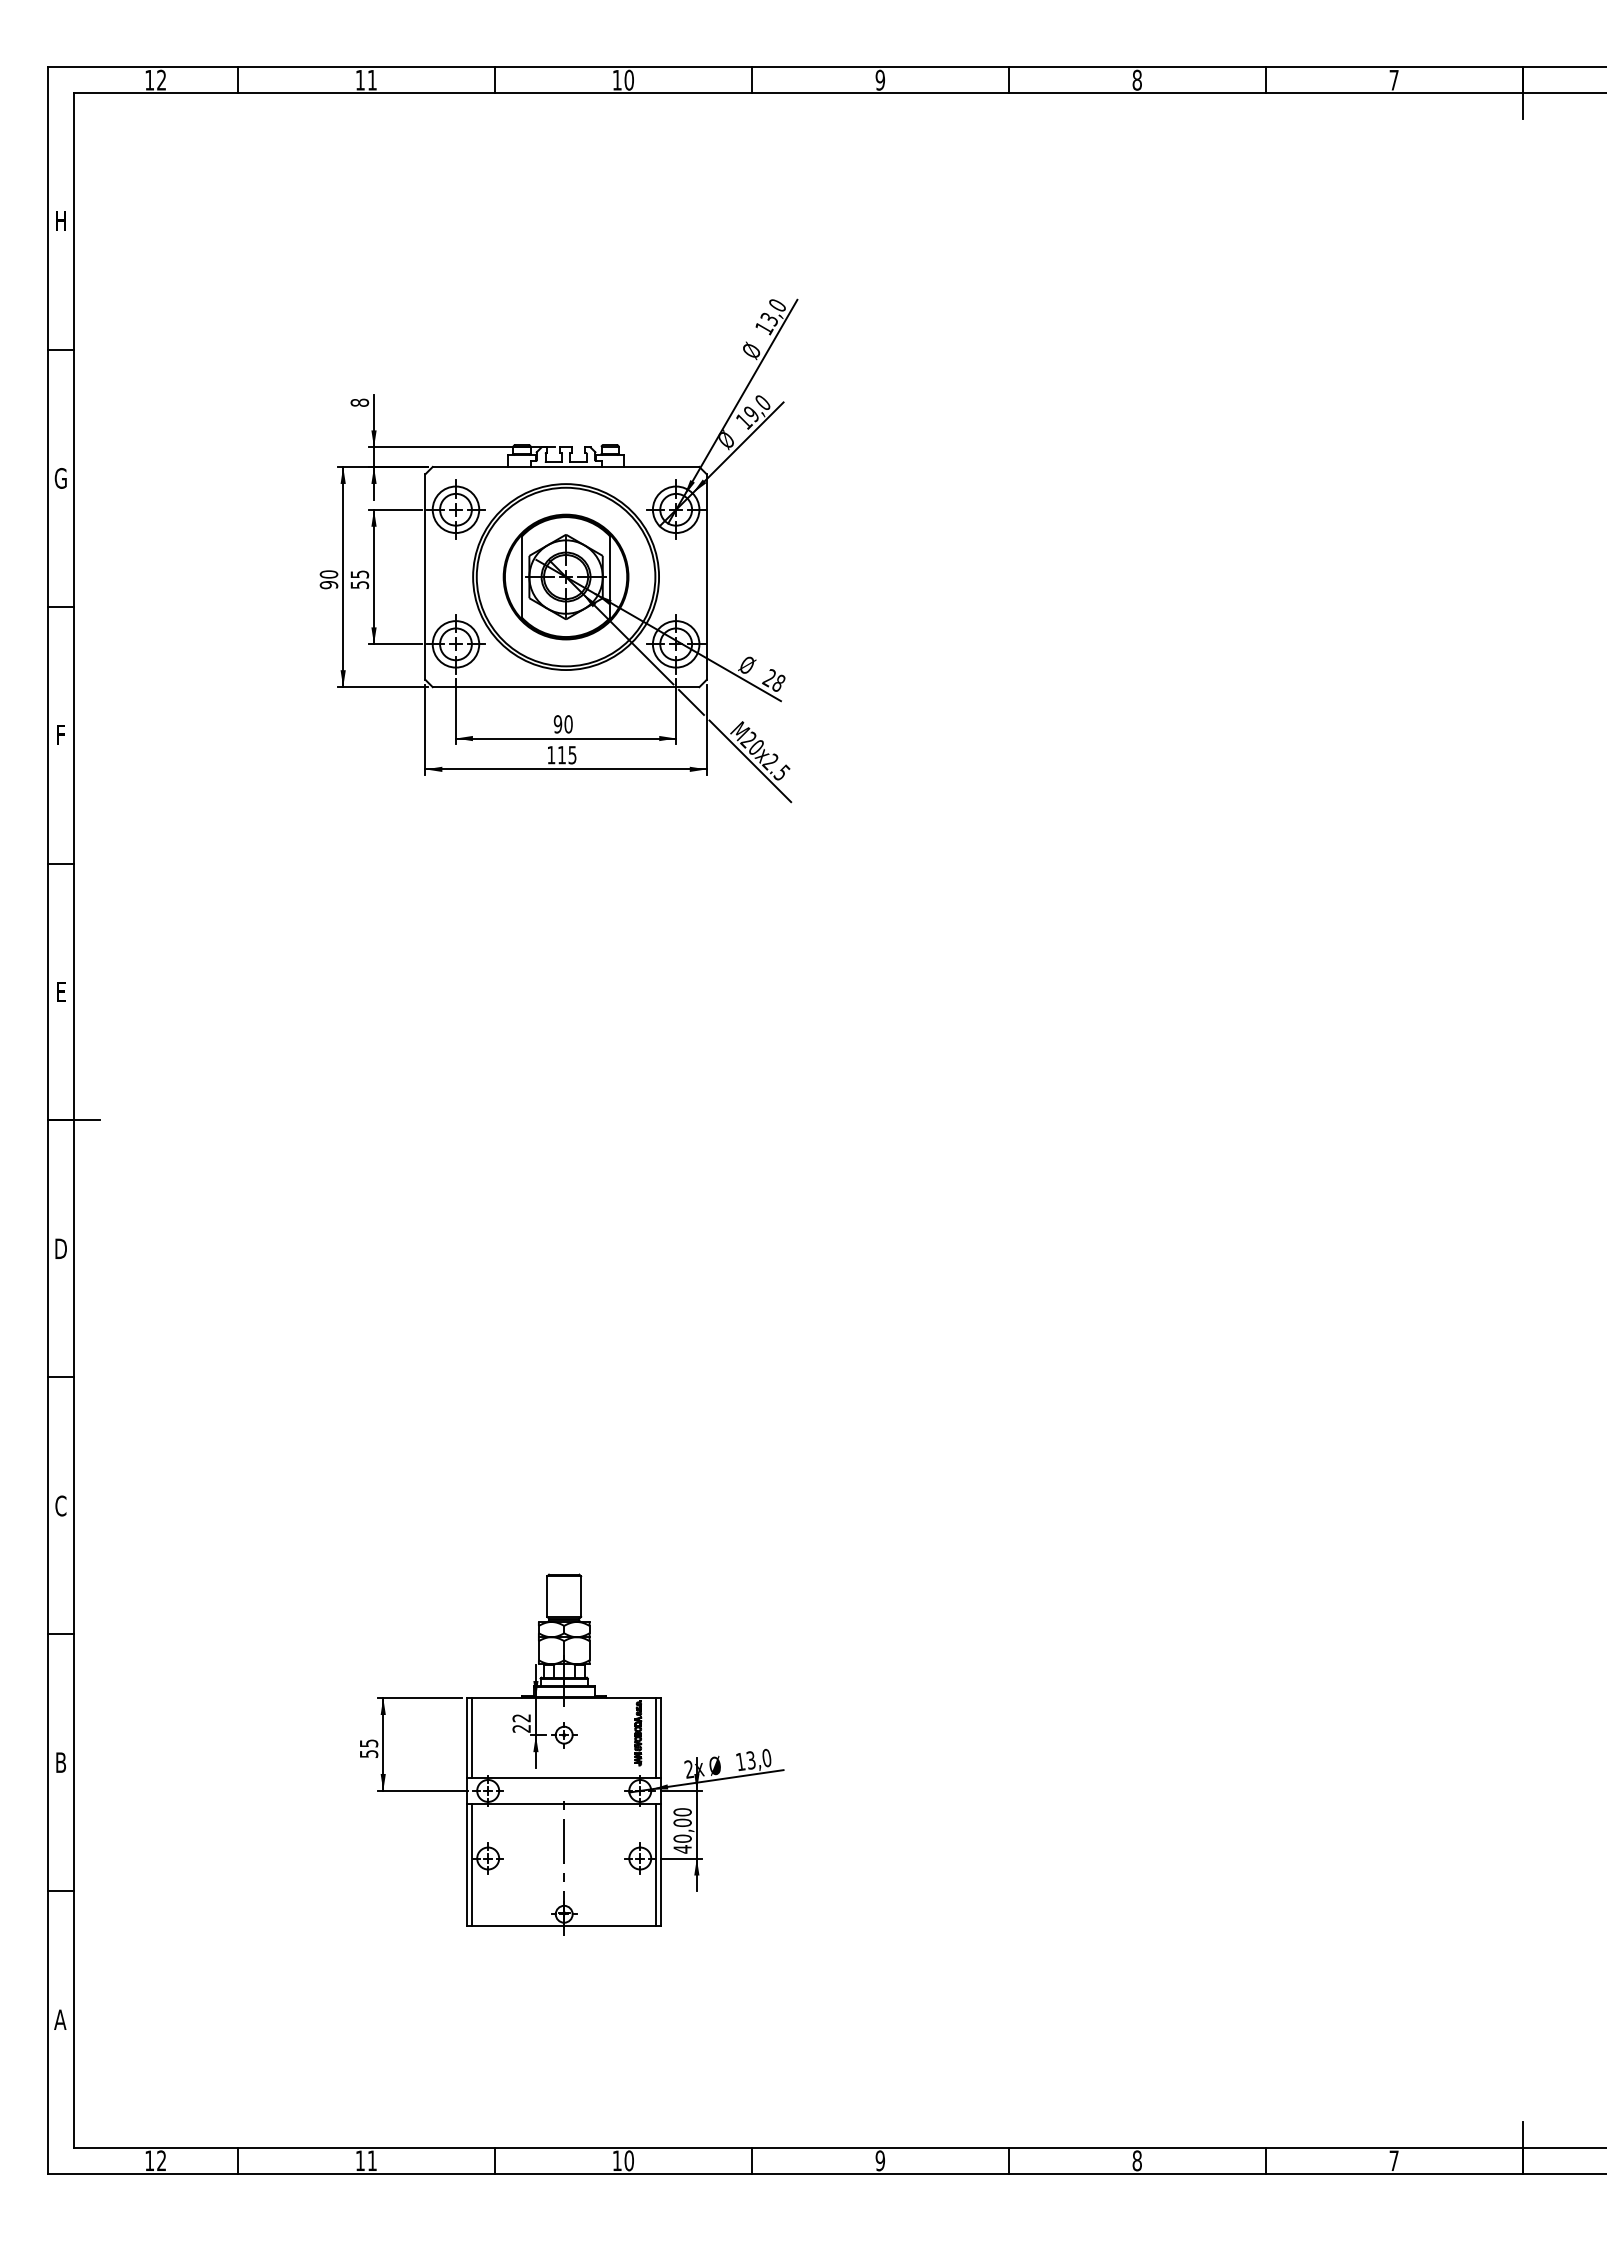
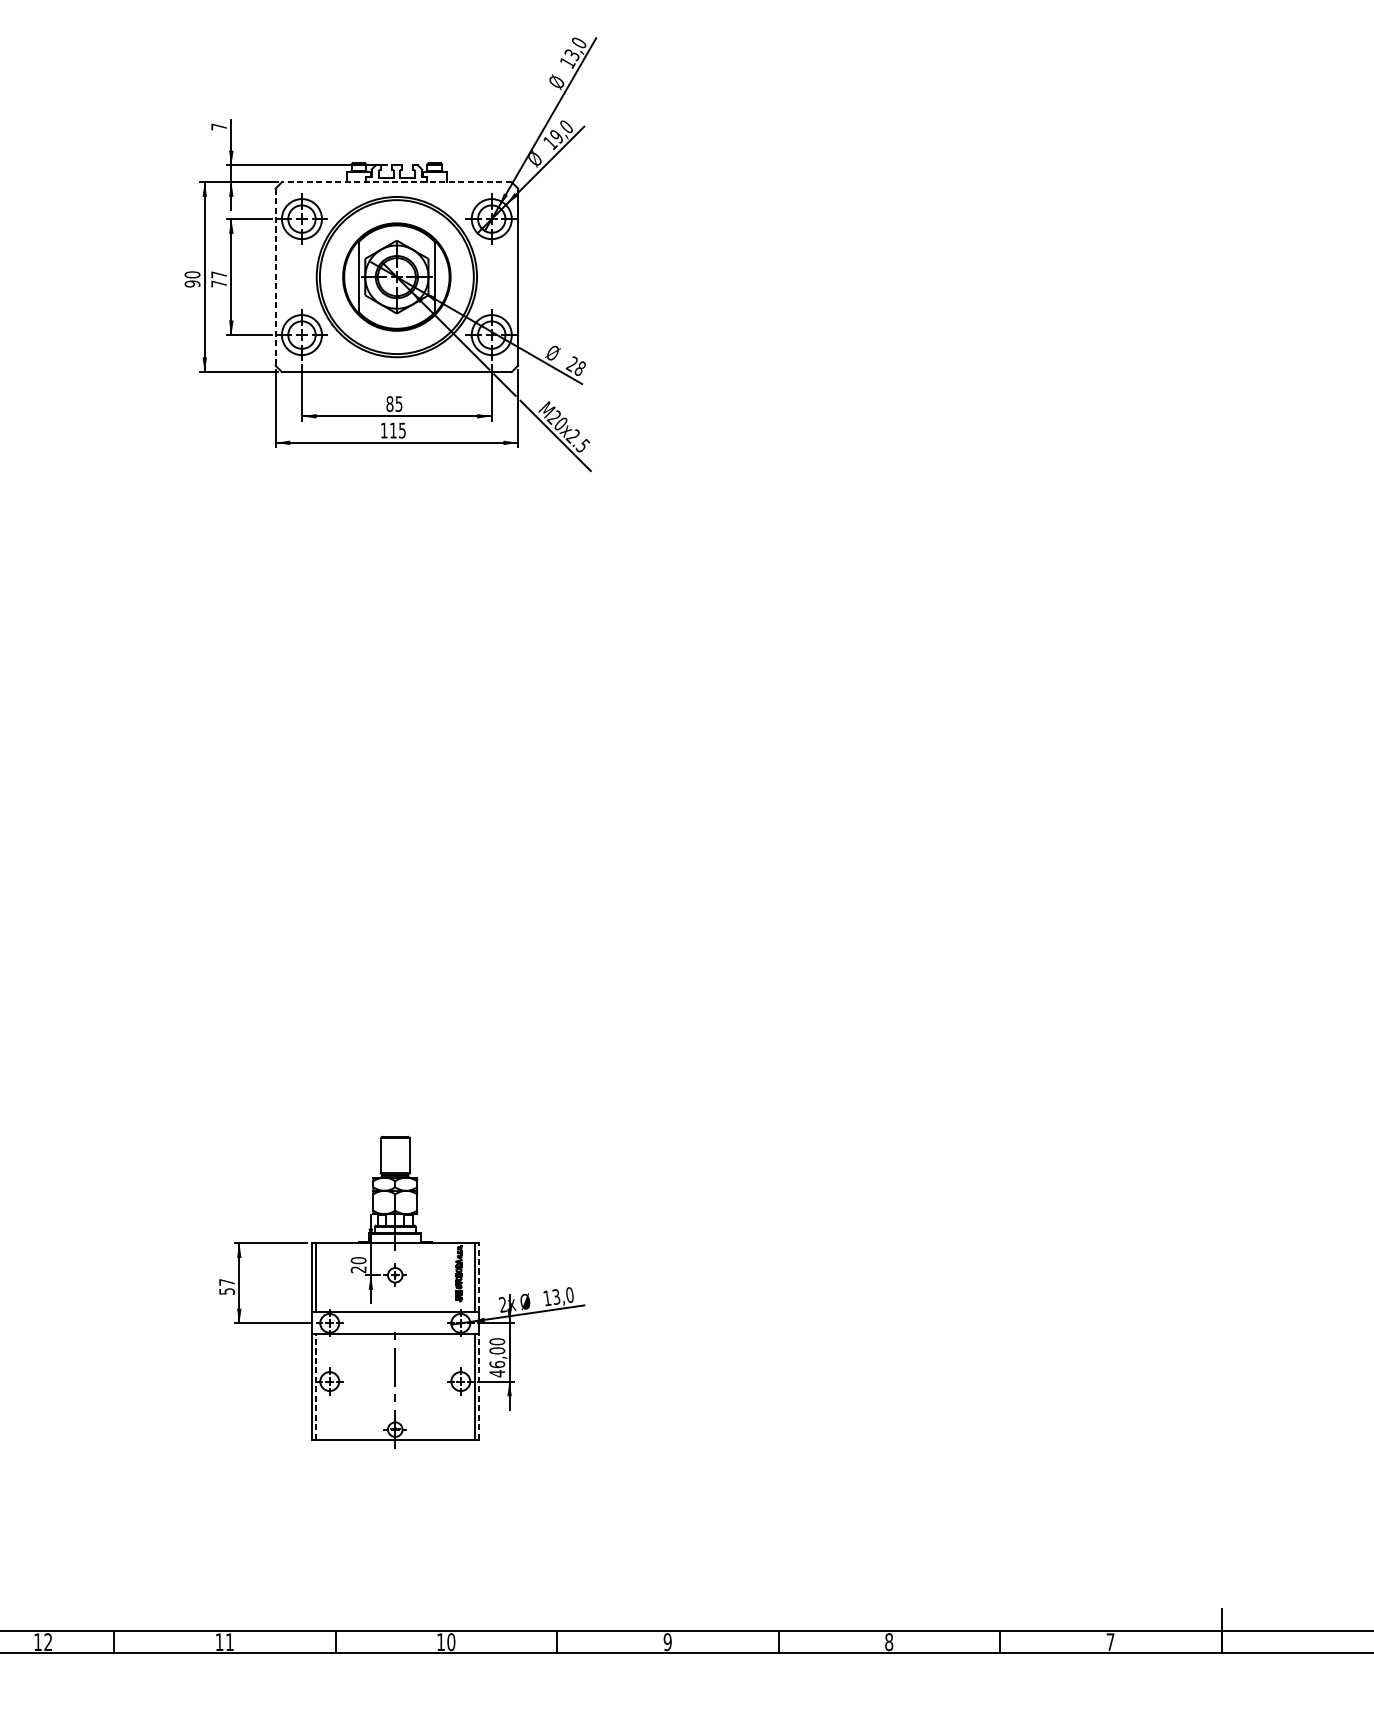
text: (359, 402) -> (218, 126), 8 -> 7
line: (565, 466) -> (396, 181), solid -> dashed
line: (425, 577) -> (275, 277), solid -> dashed
text: (359, 579) -> (218, 279), 55 -> 77
text: (562, 724) -> (393, 404), 90 -> 85
text: (521, 1718) -> (358, 1260), 22 -> 20
line: (661, 1737) -> (479, 1277), solid -> dashed
text: (369, 1743) -> (227, 1282), 55 -> 57
text: (682, 1838) -> (497, 1364), 40,00 -> 46,00
line: (472, 1864) -> (316, 1386), solid -> dashed
line: (661, 1864) -> (479, 1386), solid -> dashed

